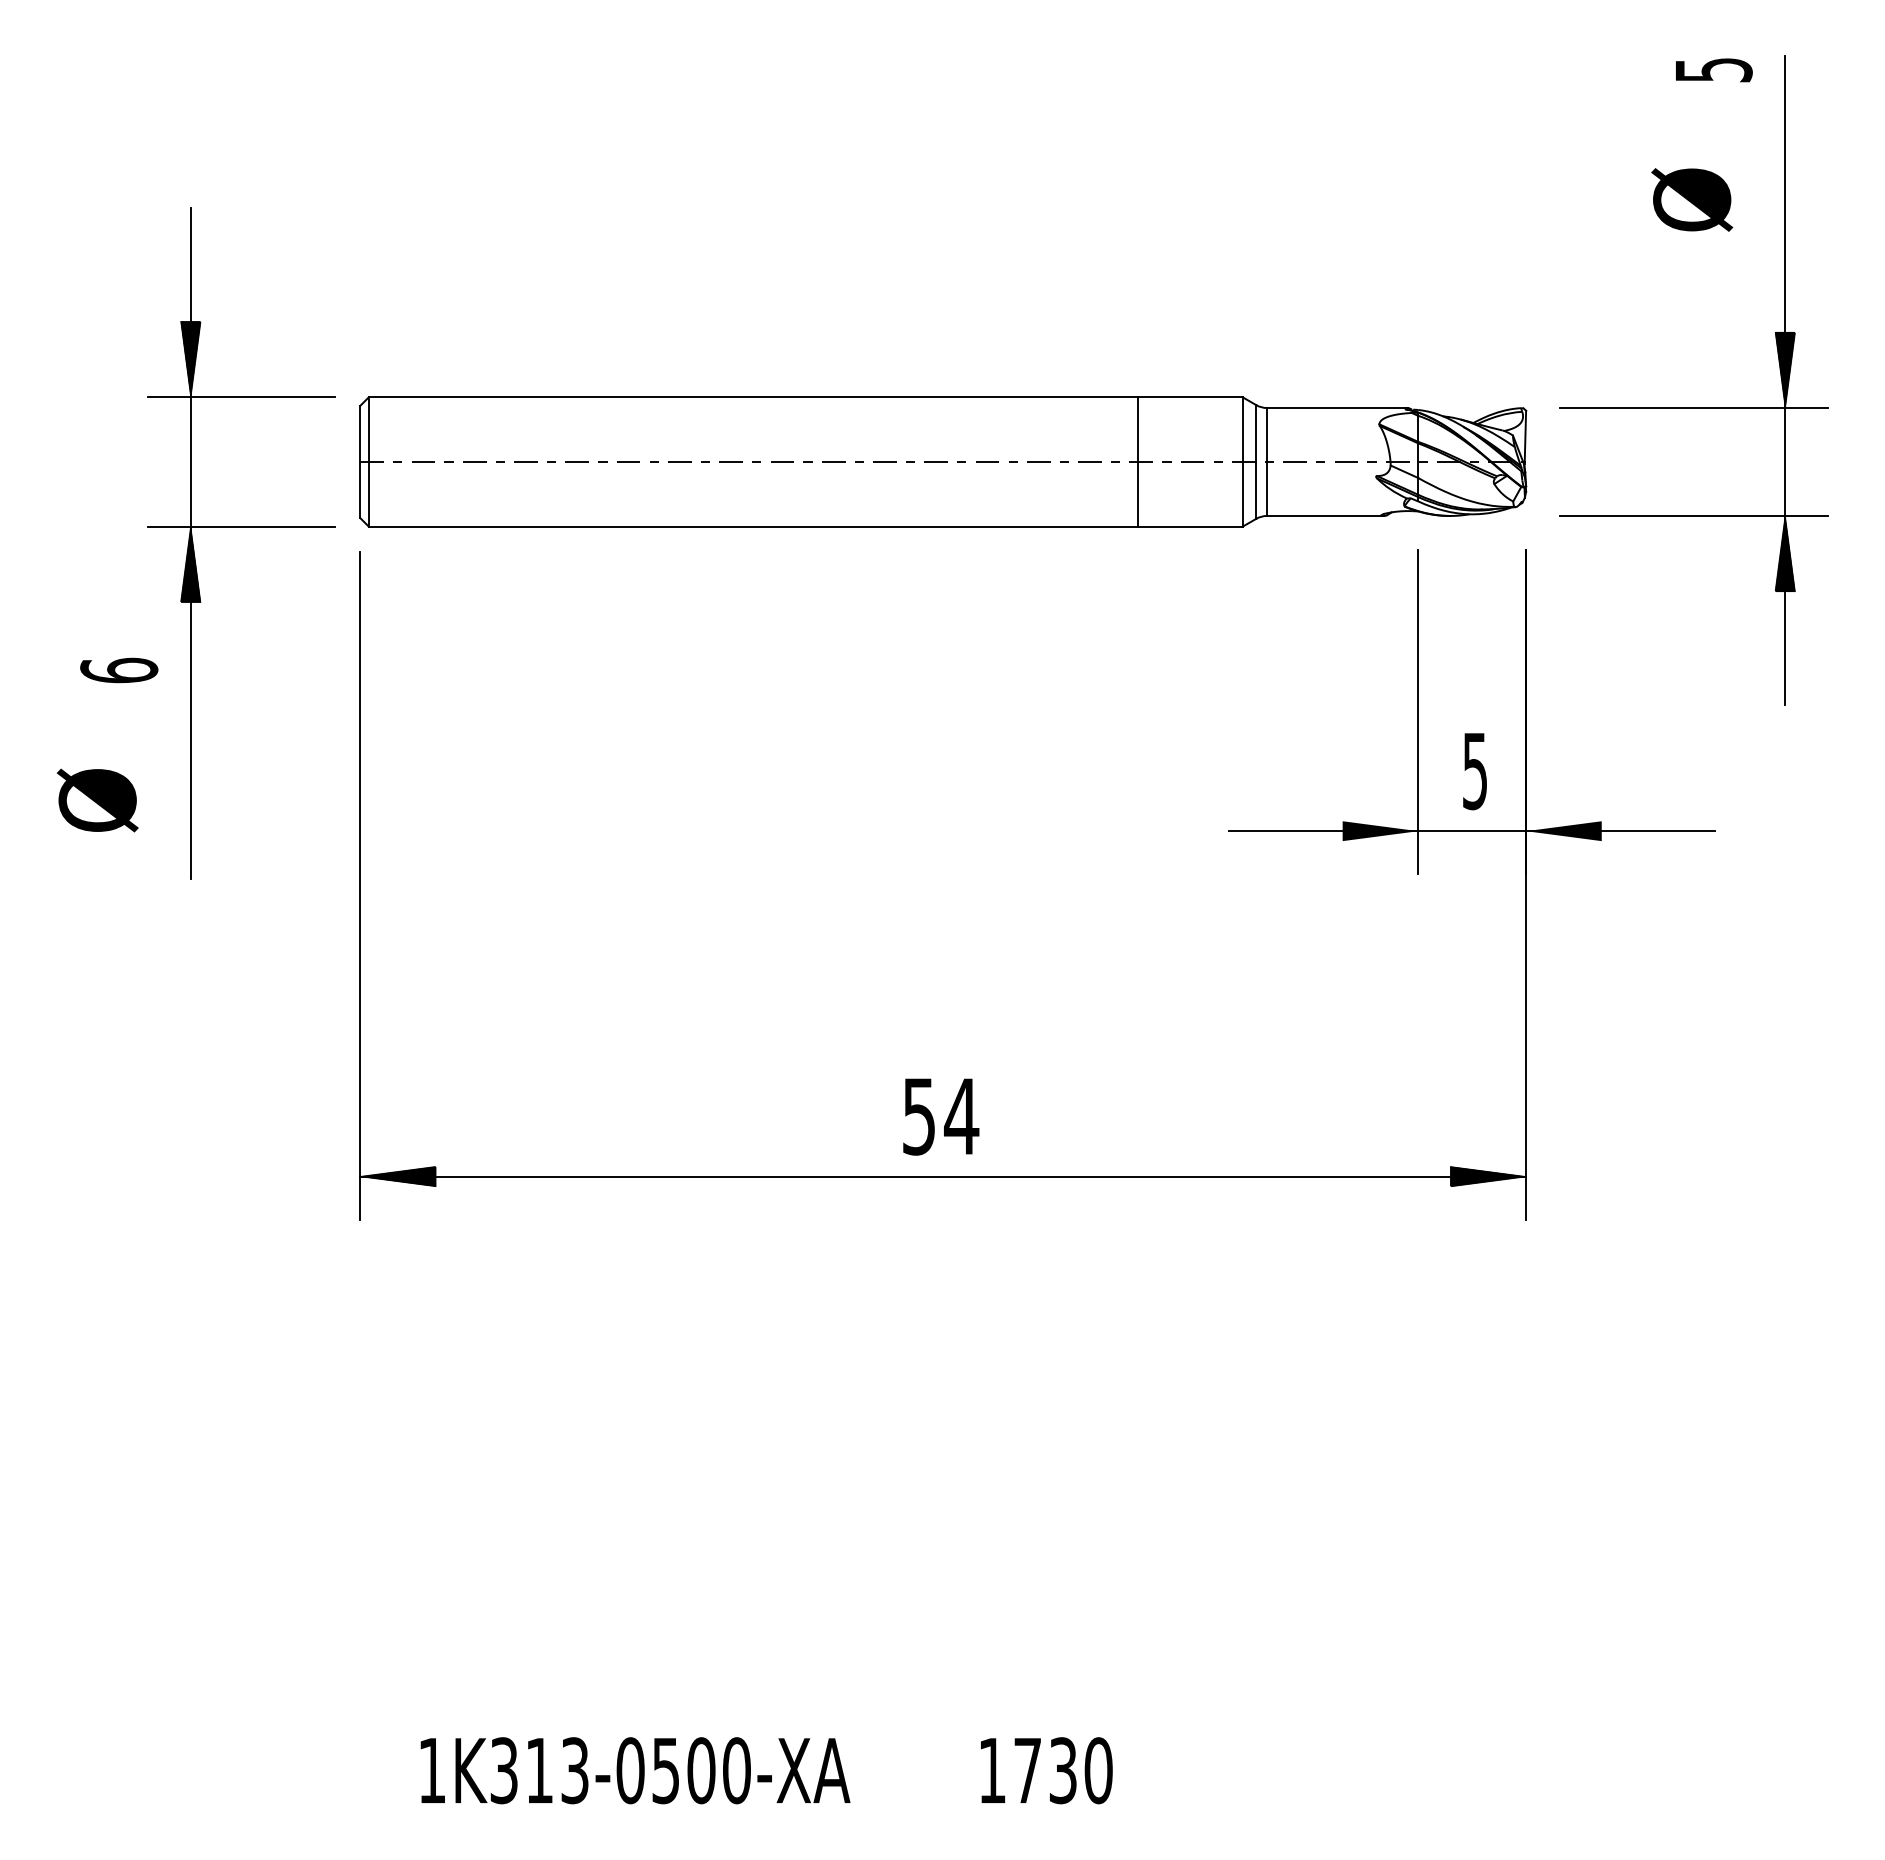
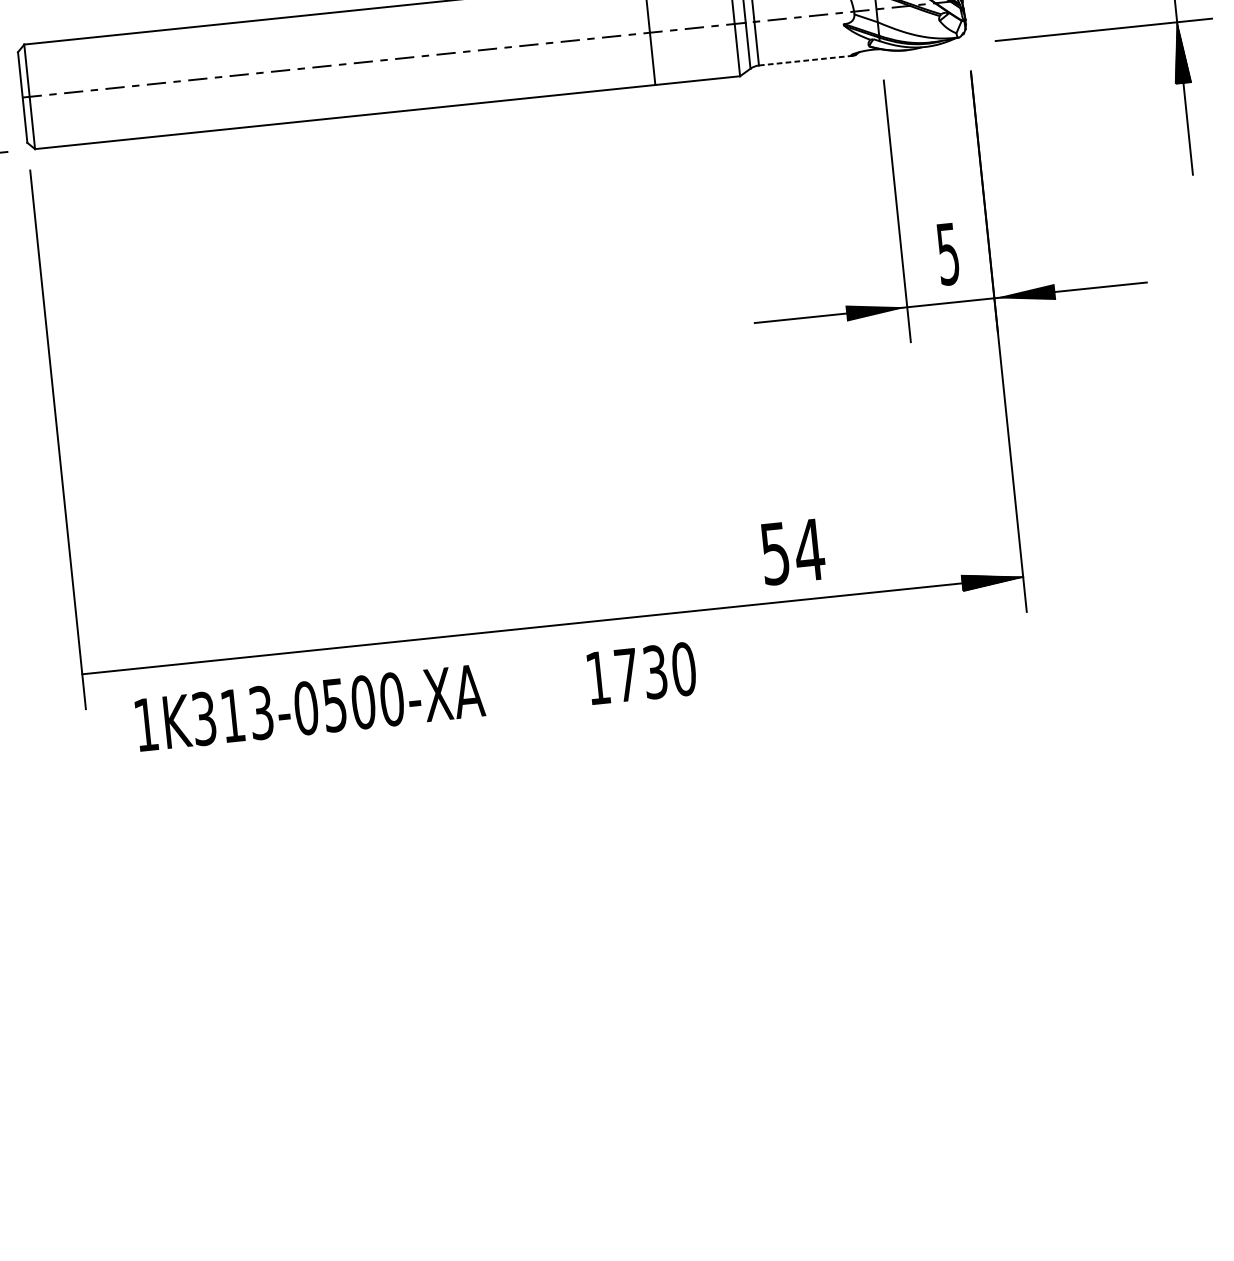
line: (1325, 515) -> (806, 60), solid -> dashed
text: (941, 1116) -> (793, 551), moved
hatch: (397, 1176) -> (112, 671), removed
text: (766, 1770) -> (415, 696), moved

